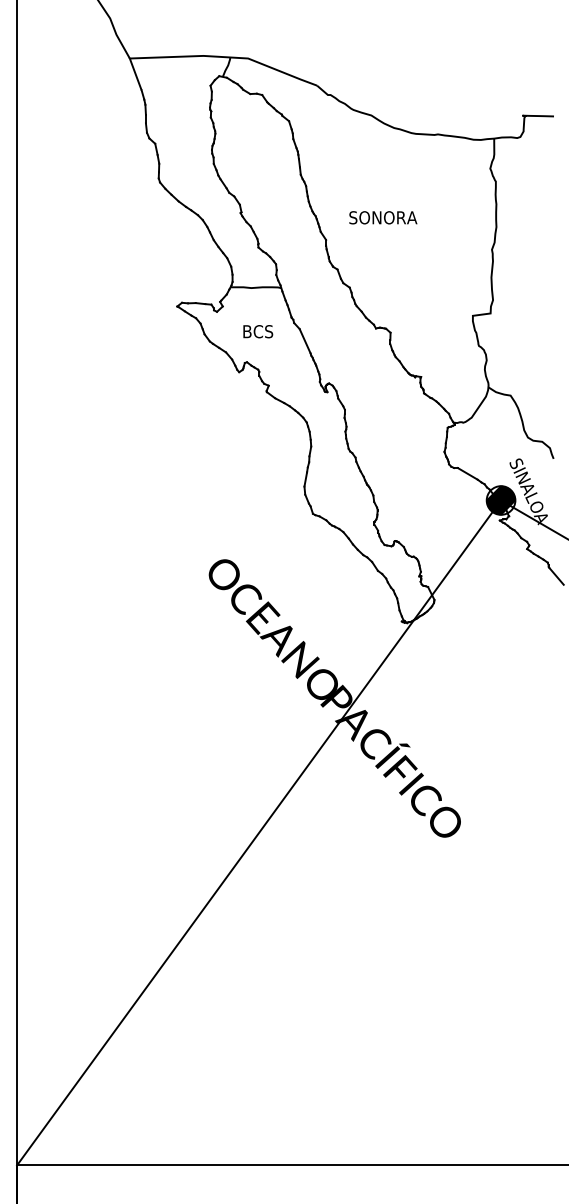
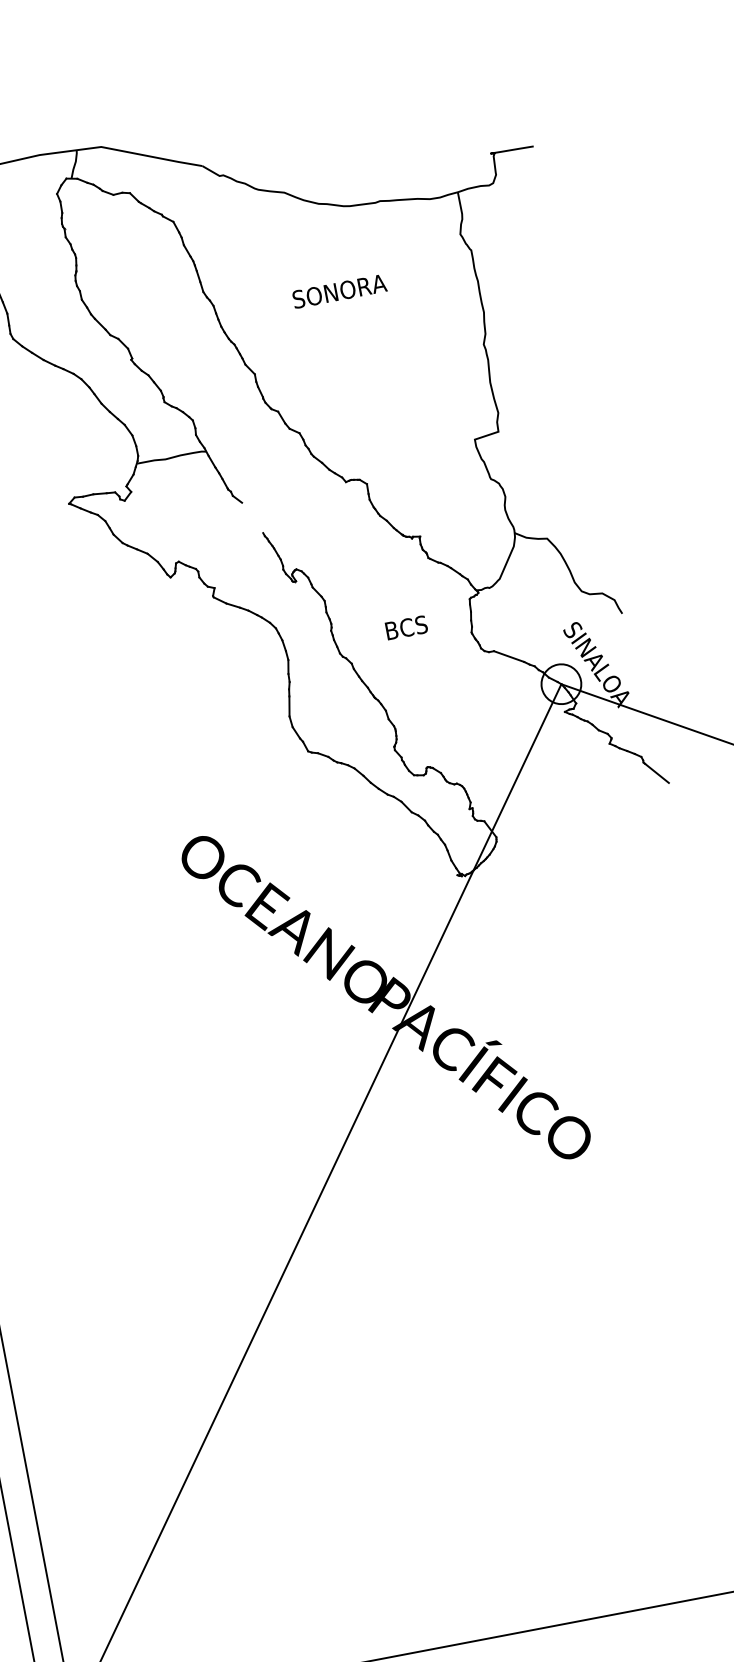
text: (383, 217) -> (339, 290), moved
text: (258, 331) -> (406, 627), moved
line: (304, 341) -> (251, 518), removed
hatch: (500, 500) -> (560, 684), removed

